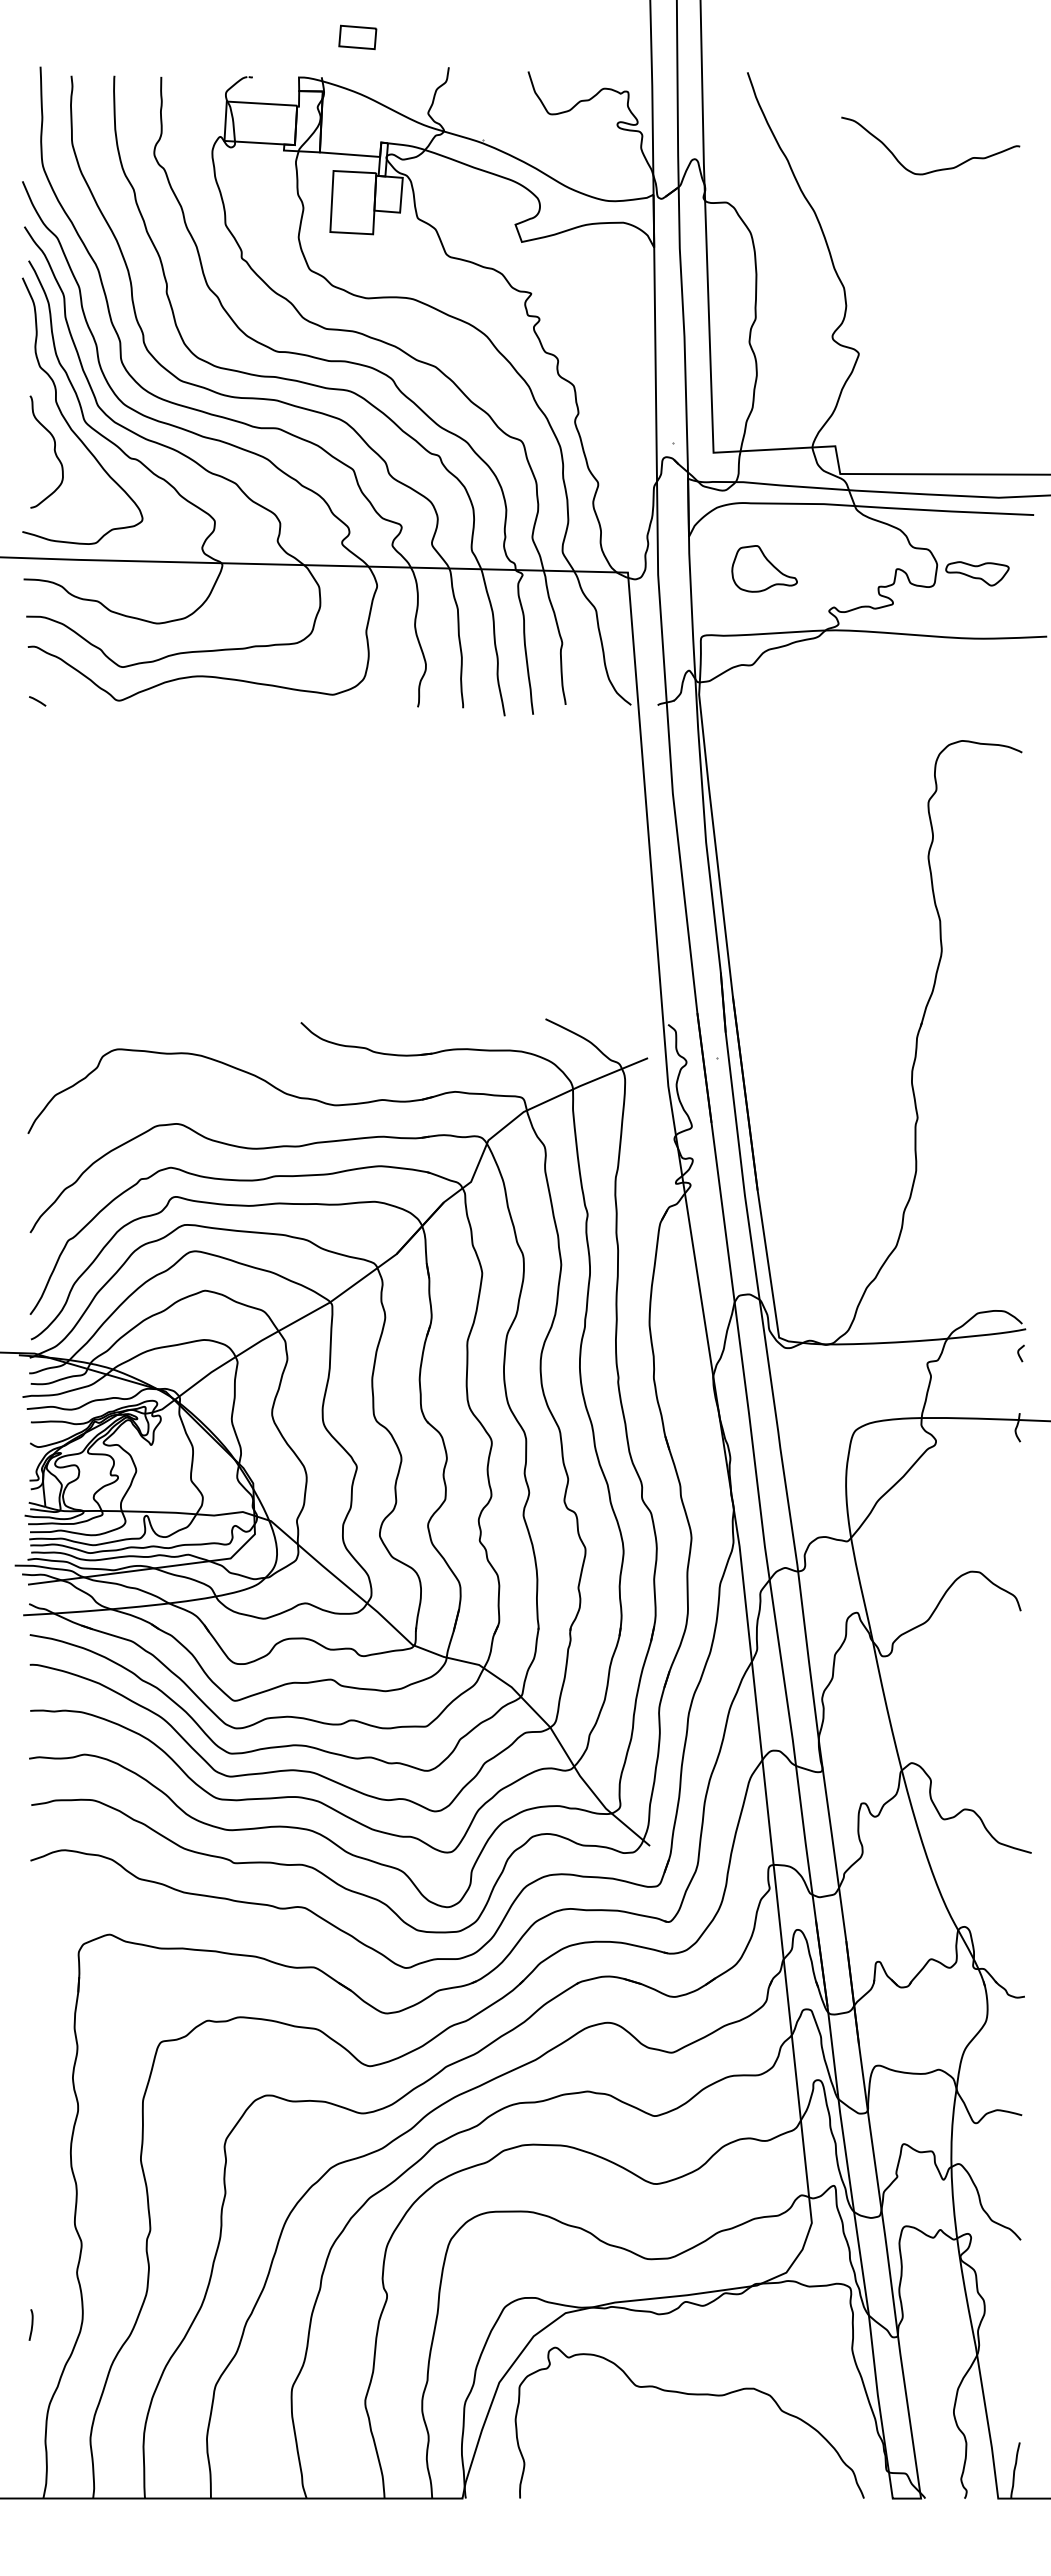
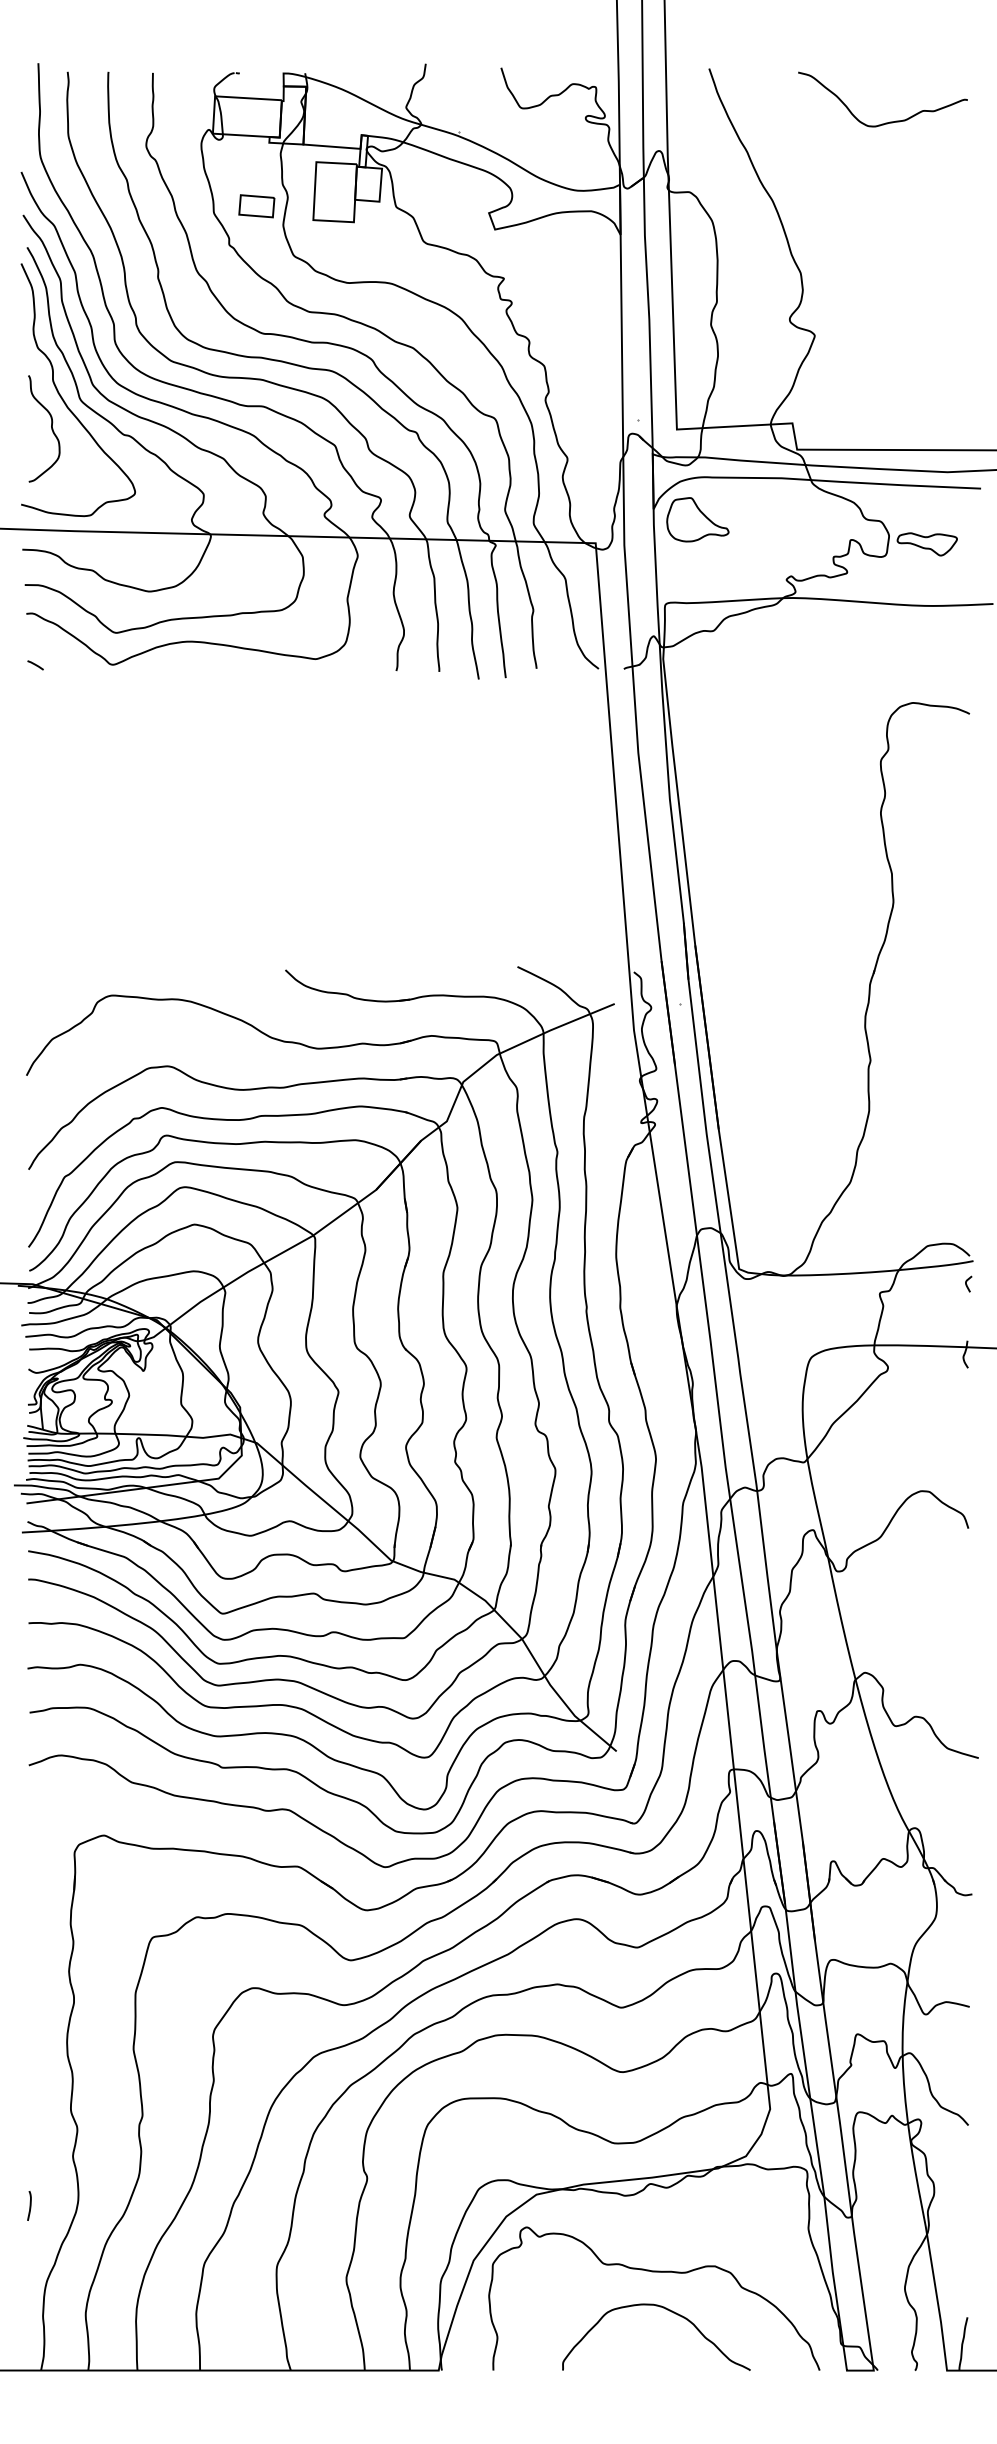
part: (357, 36) -> (256, 205), moved
curve: (936, 169) -> (888, 121), moved
part: (764, 568) -> (697, 519), moved
curve: (704, 2435) -> (668, 2310), added

